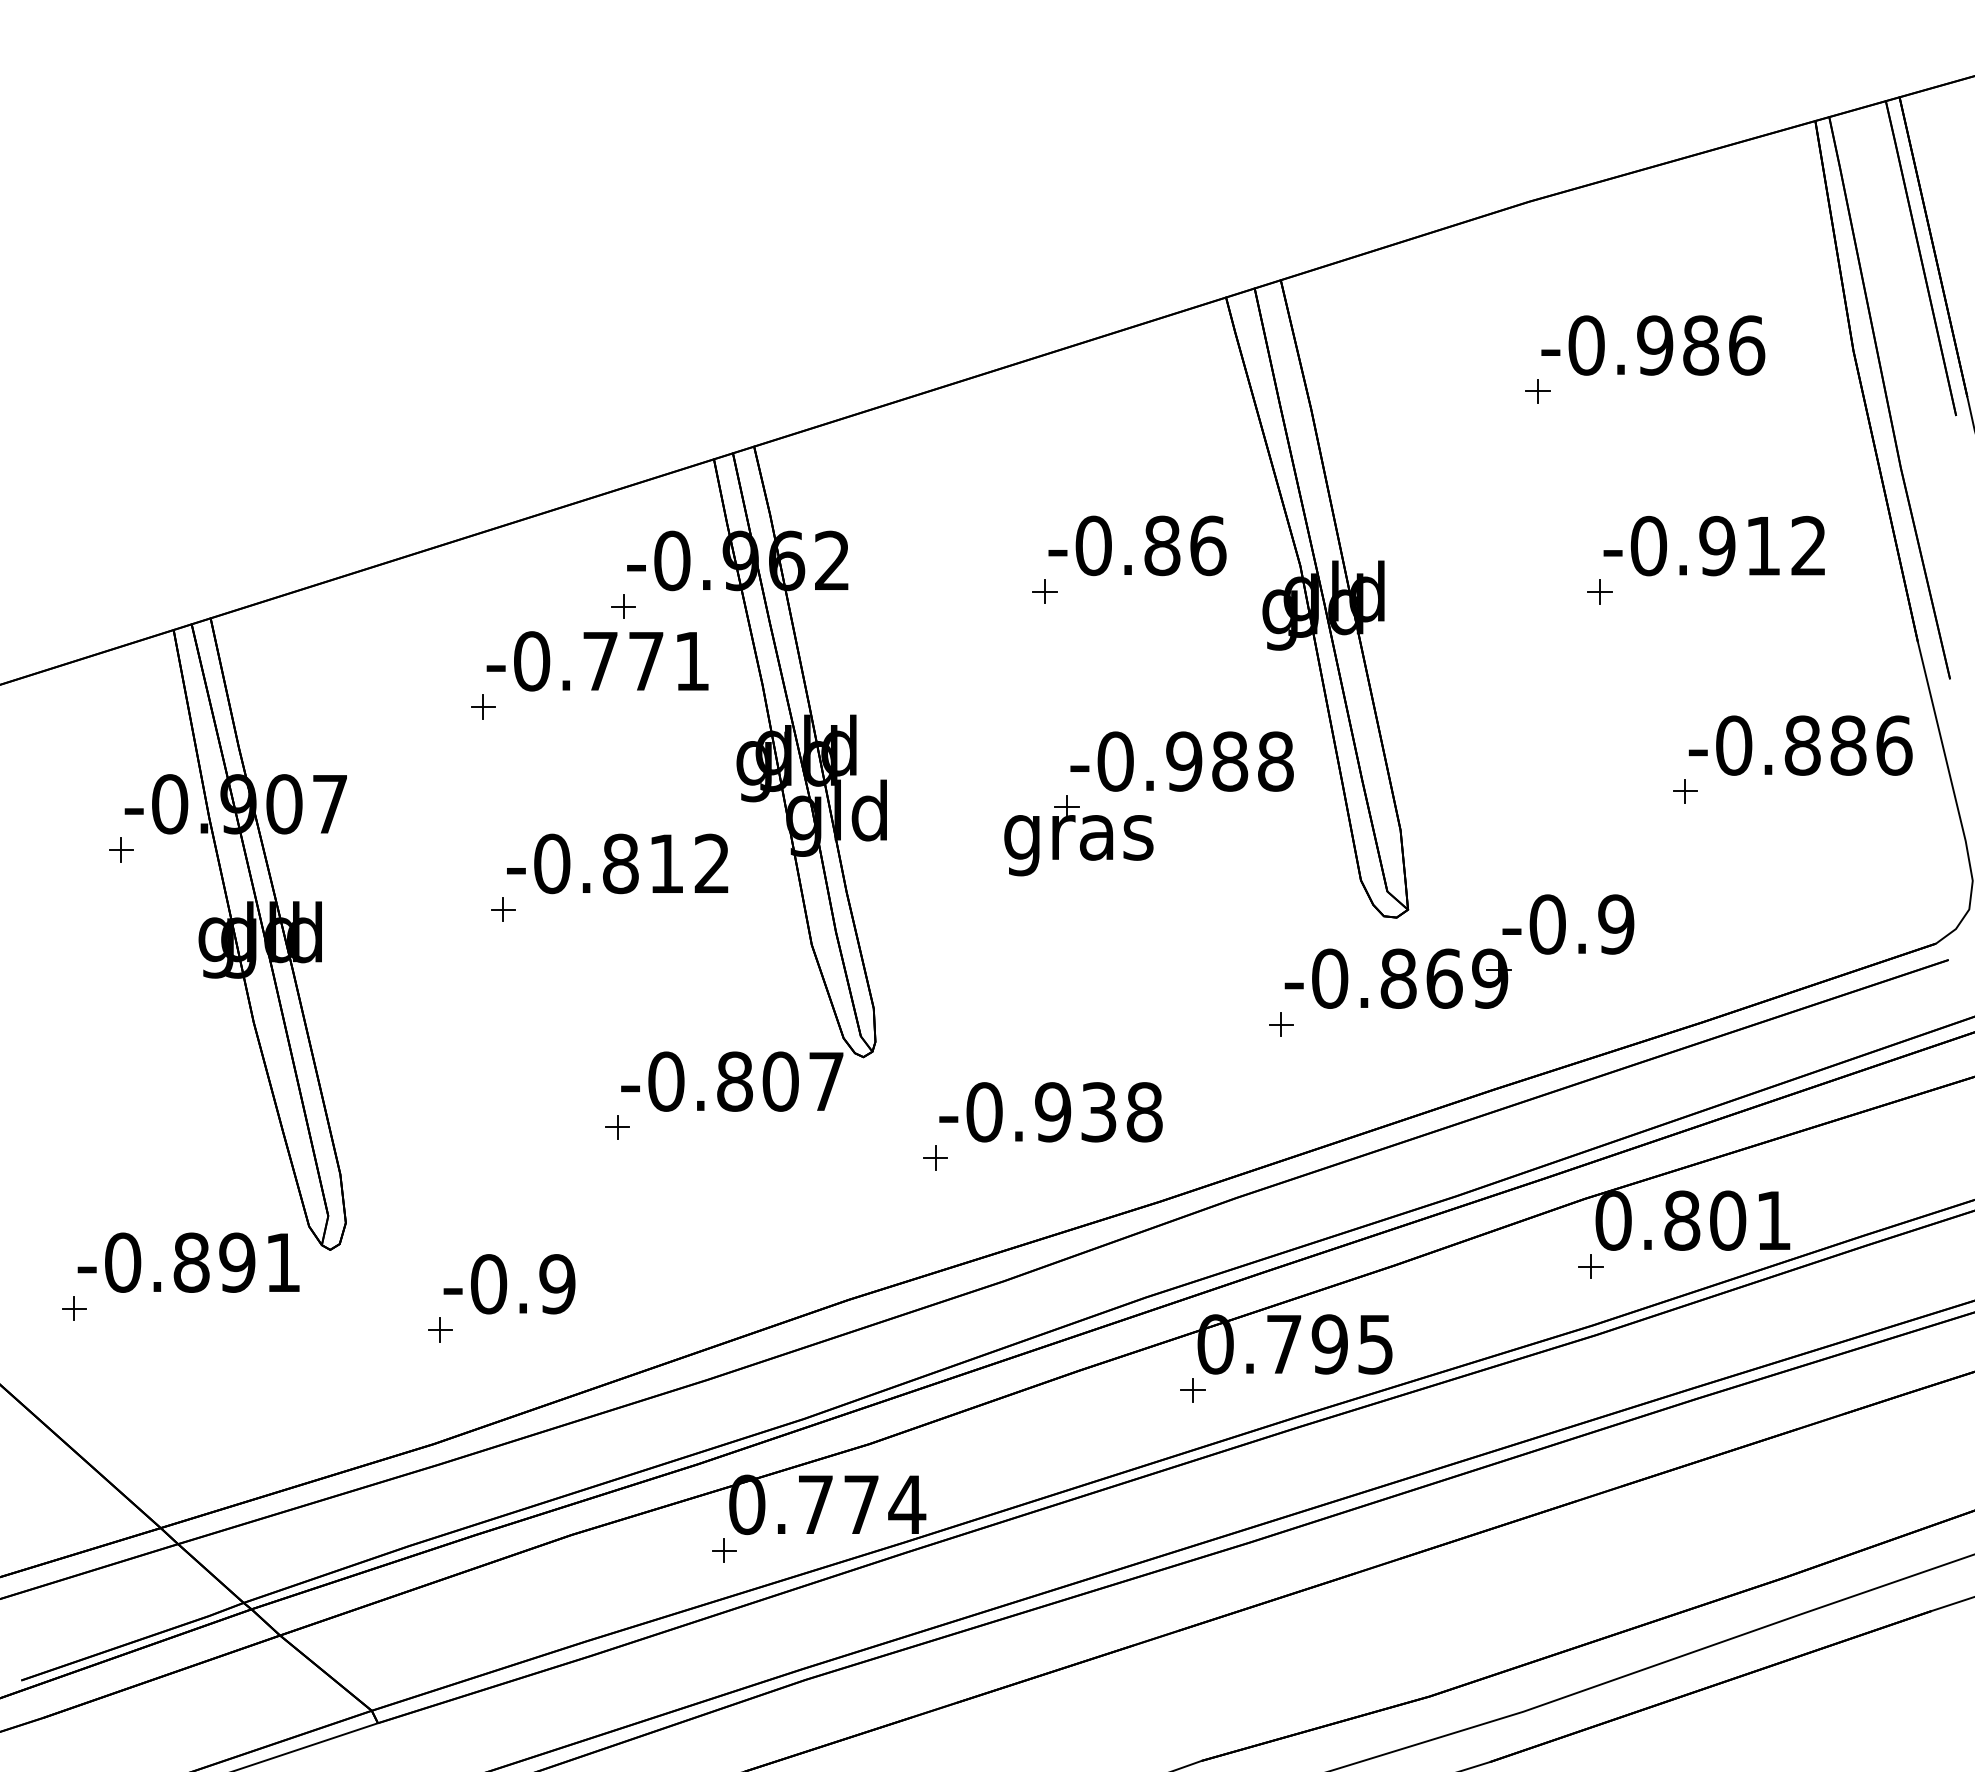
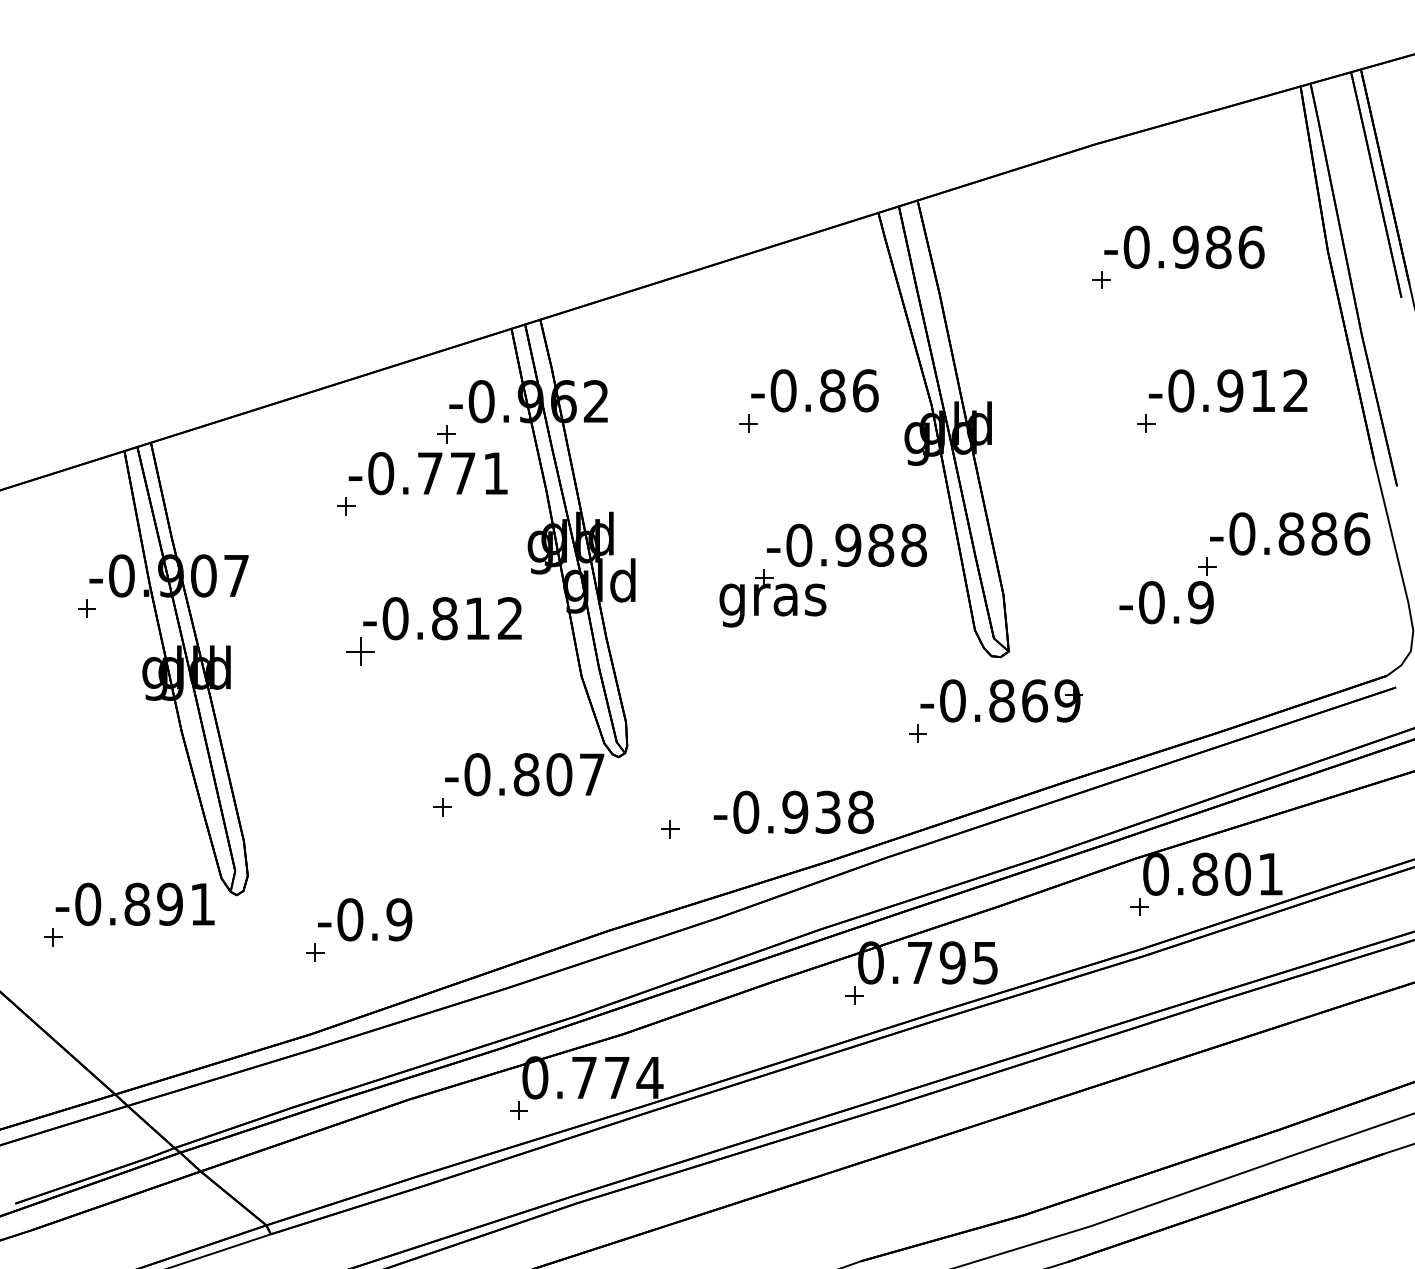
part: (503, 909) -> (360, 651), size x1.6
text: (1568, 924) -> (1166, 602), moved
text: (1050, 1112) -> (793, 812), moved

